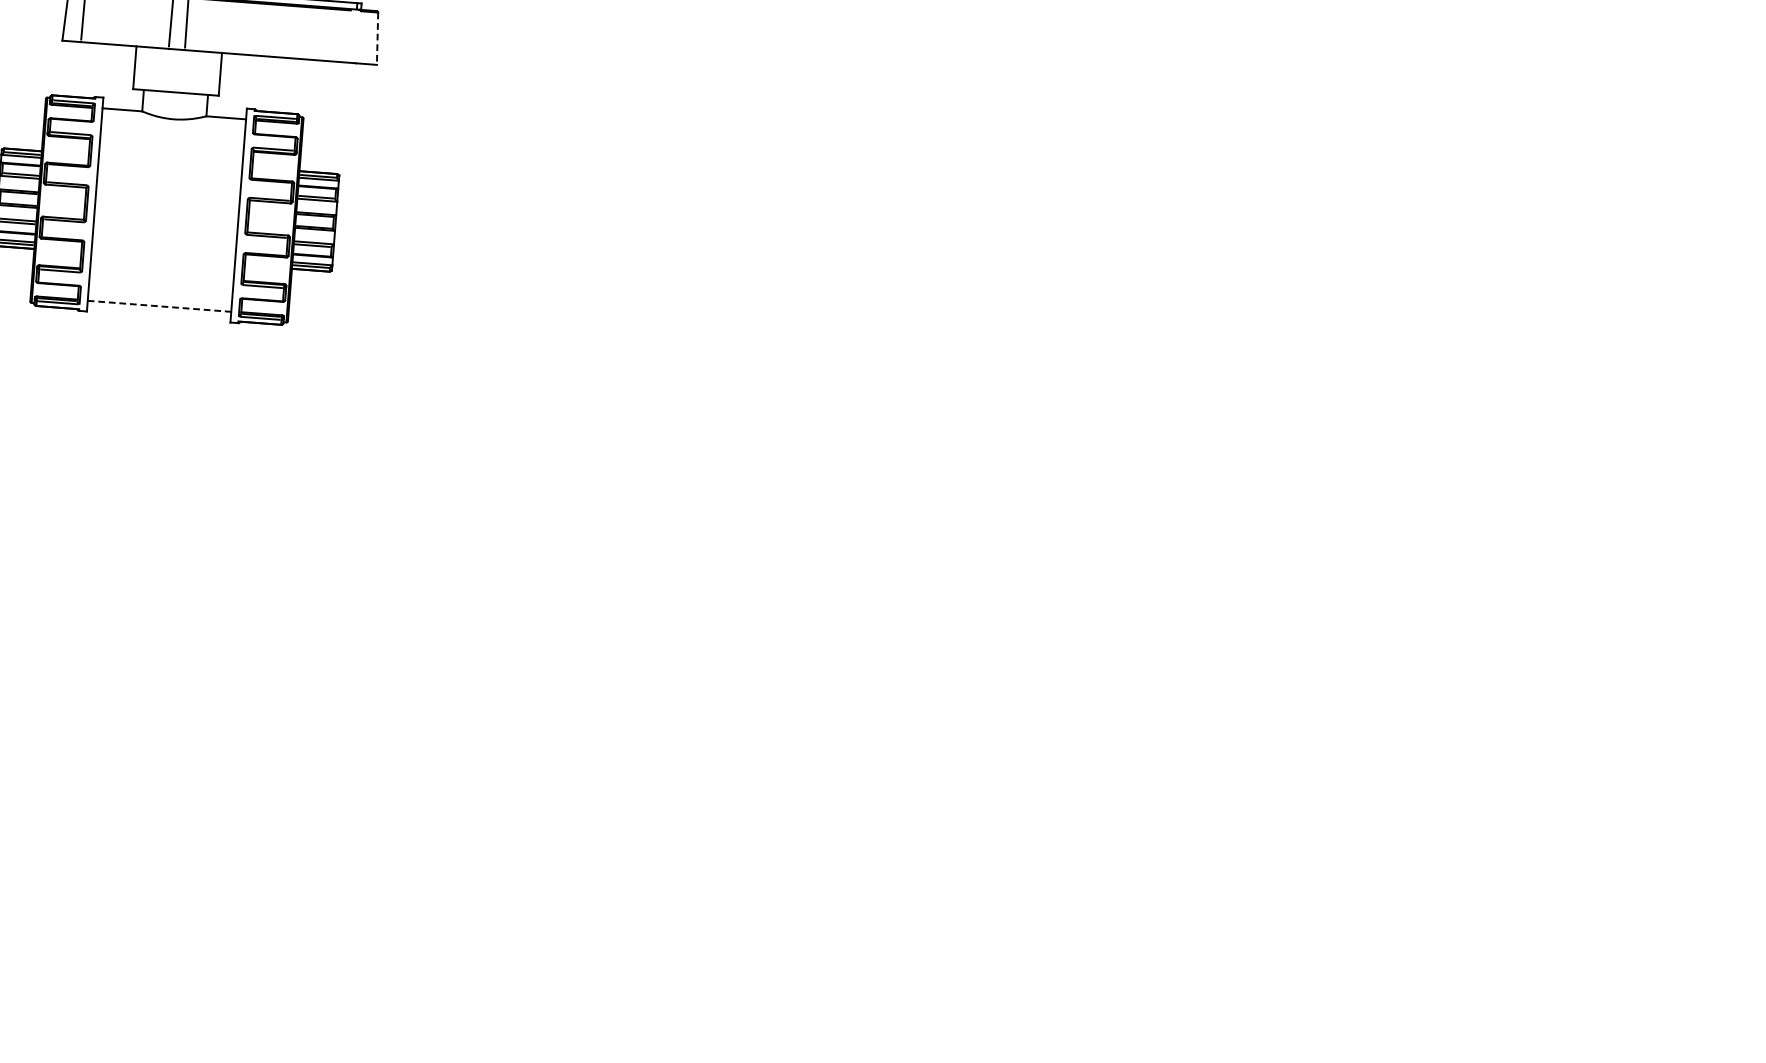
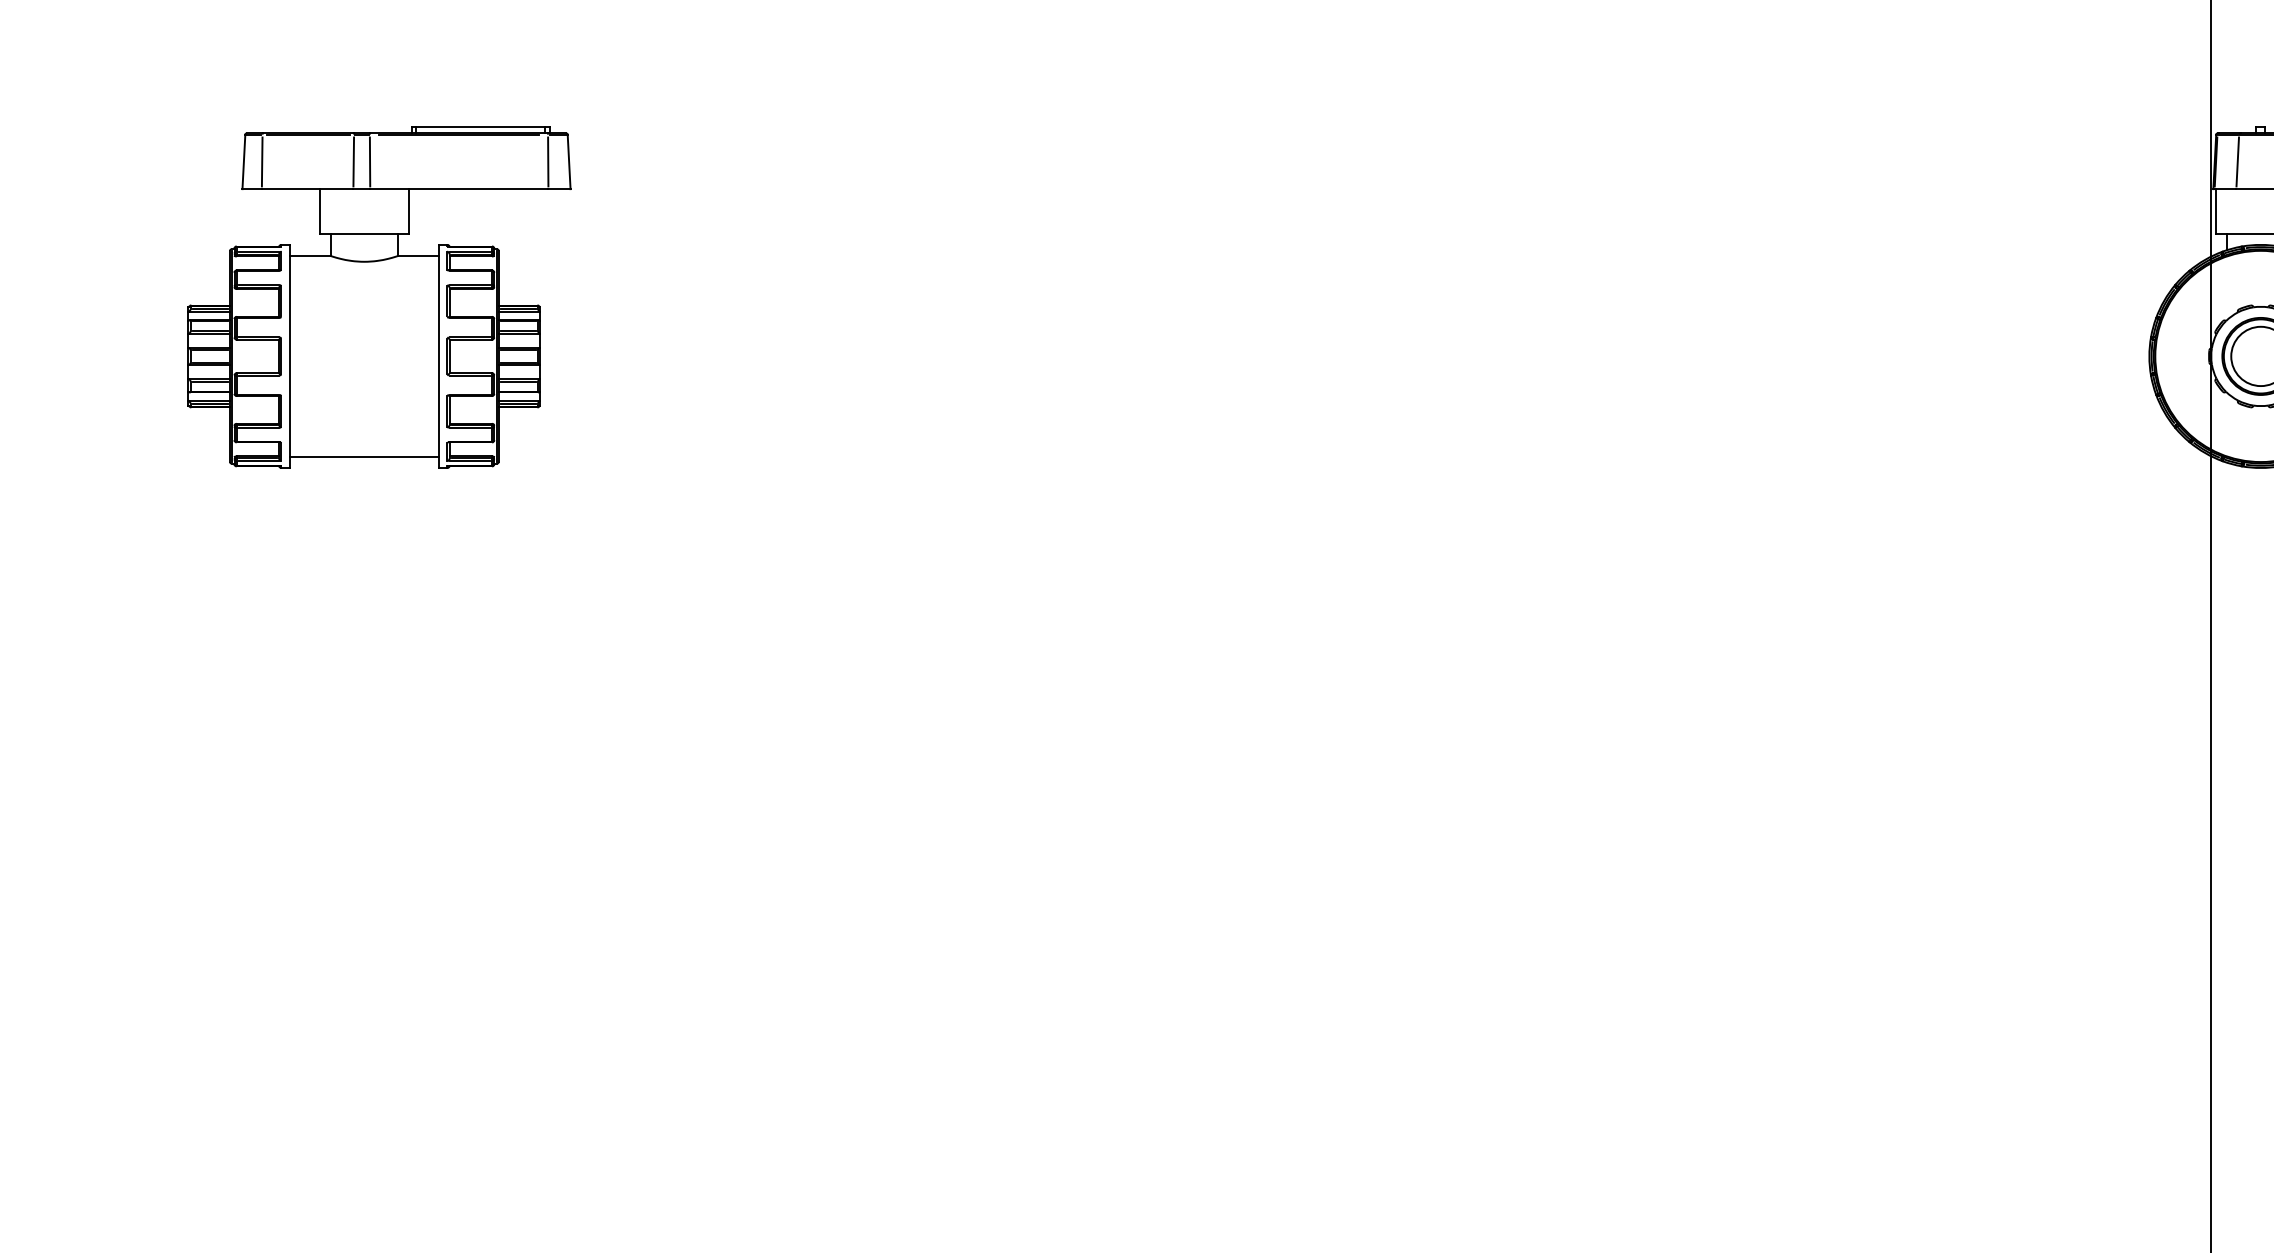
line: (357, 36) -> (548, 161), added
line: (377, 39) -> (569, 162), dashed -> solid
line: (159, 306) -> (364, 456), dashed -> solid

